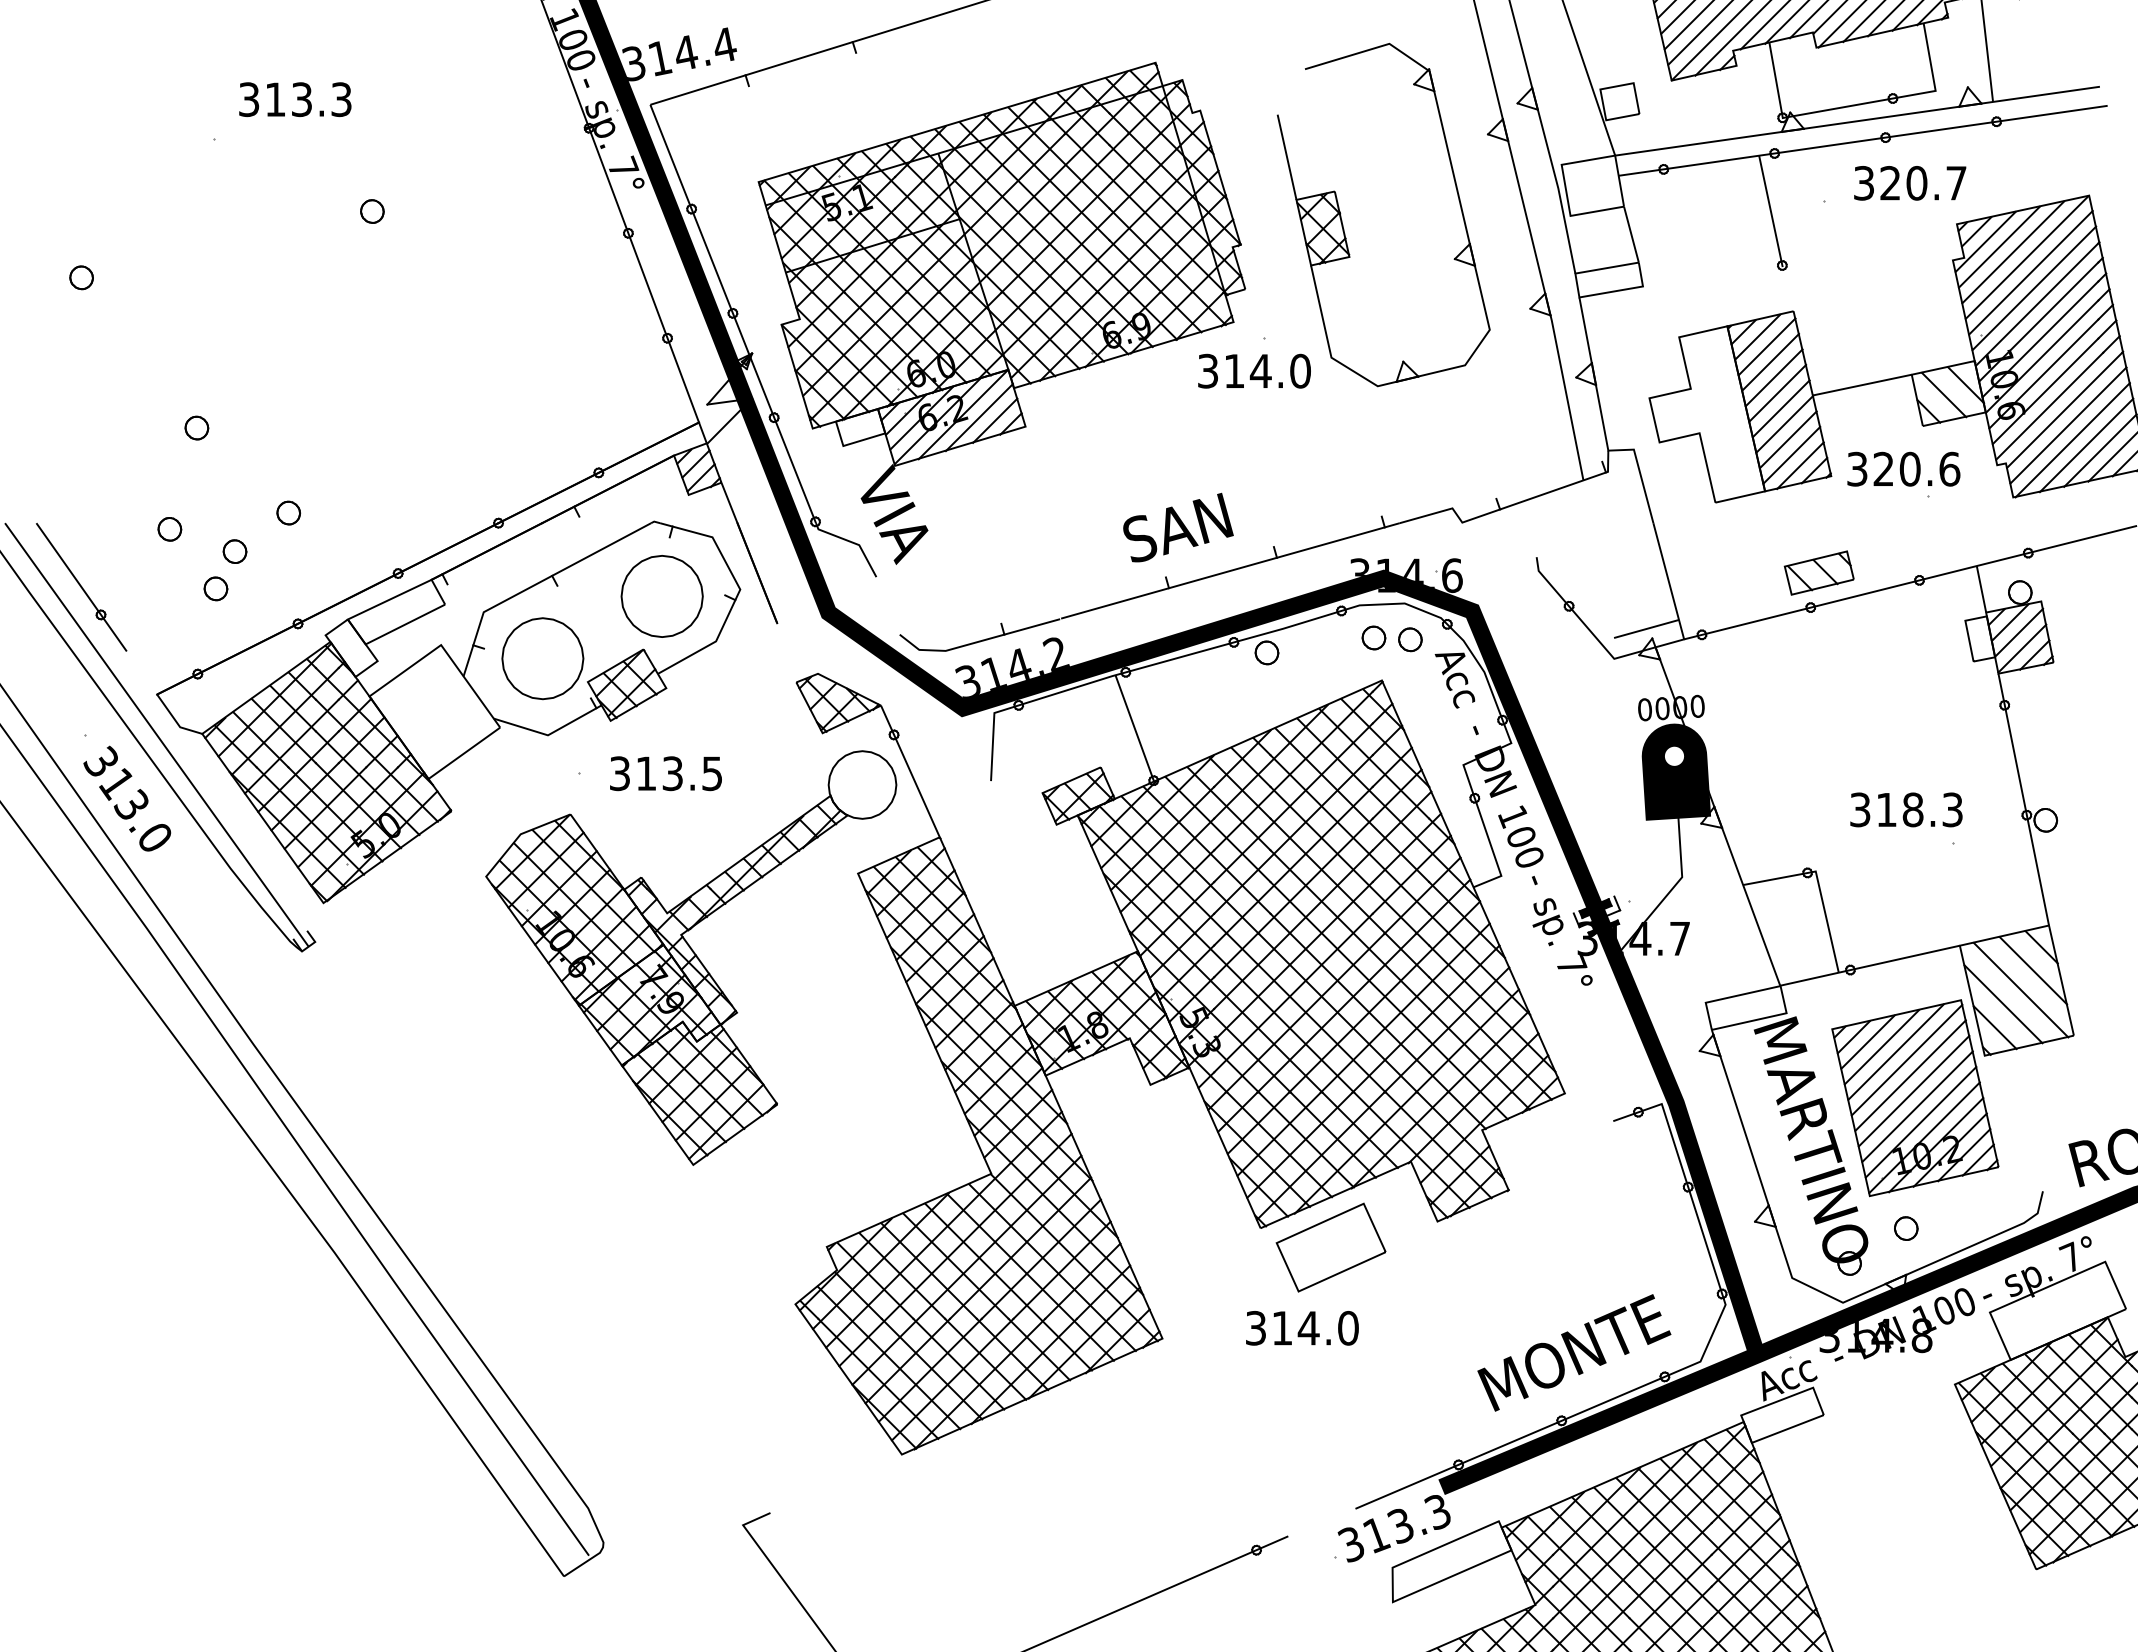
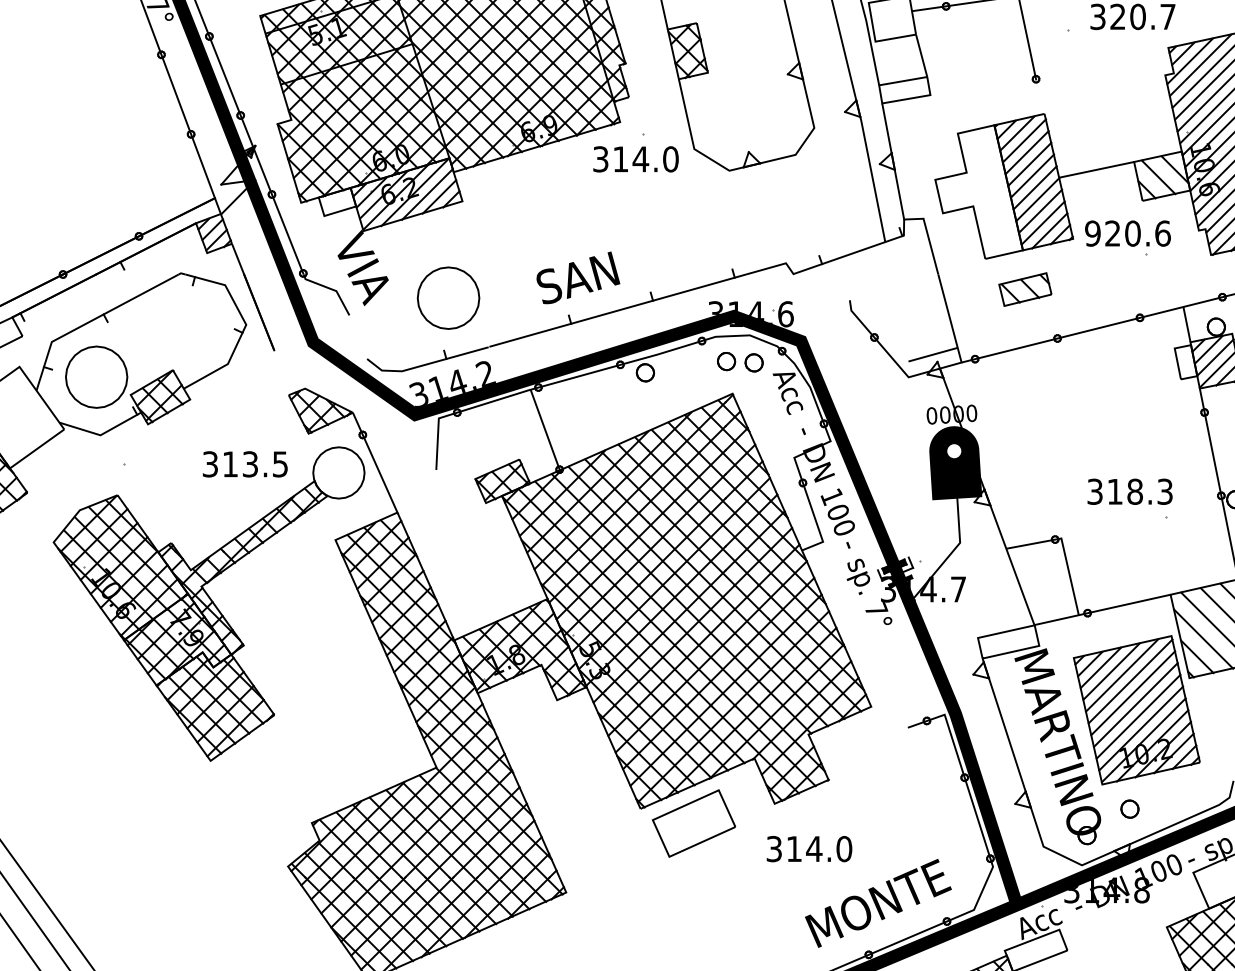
text: (1857, 469) -> (1093, 233), 320.6 -> 920.6
part: (1818, 572) -> (1024, 289), moved
part: (661, 596) -> (448, 298), moved
text: (665, 773) -> (244, 464), moved
text: (1302, 1328) -> (809, 849), moved

